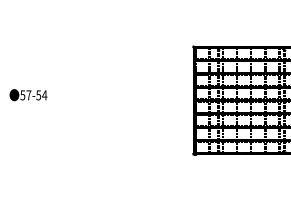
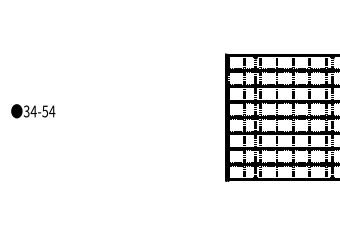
text: (26, 95) -> (30, 111), 57-54 -> 34-54

